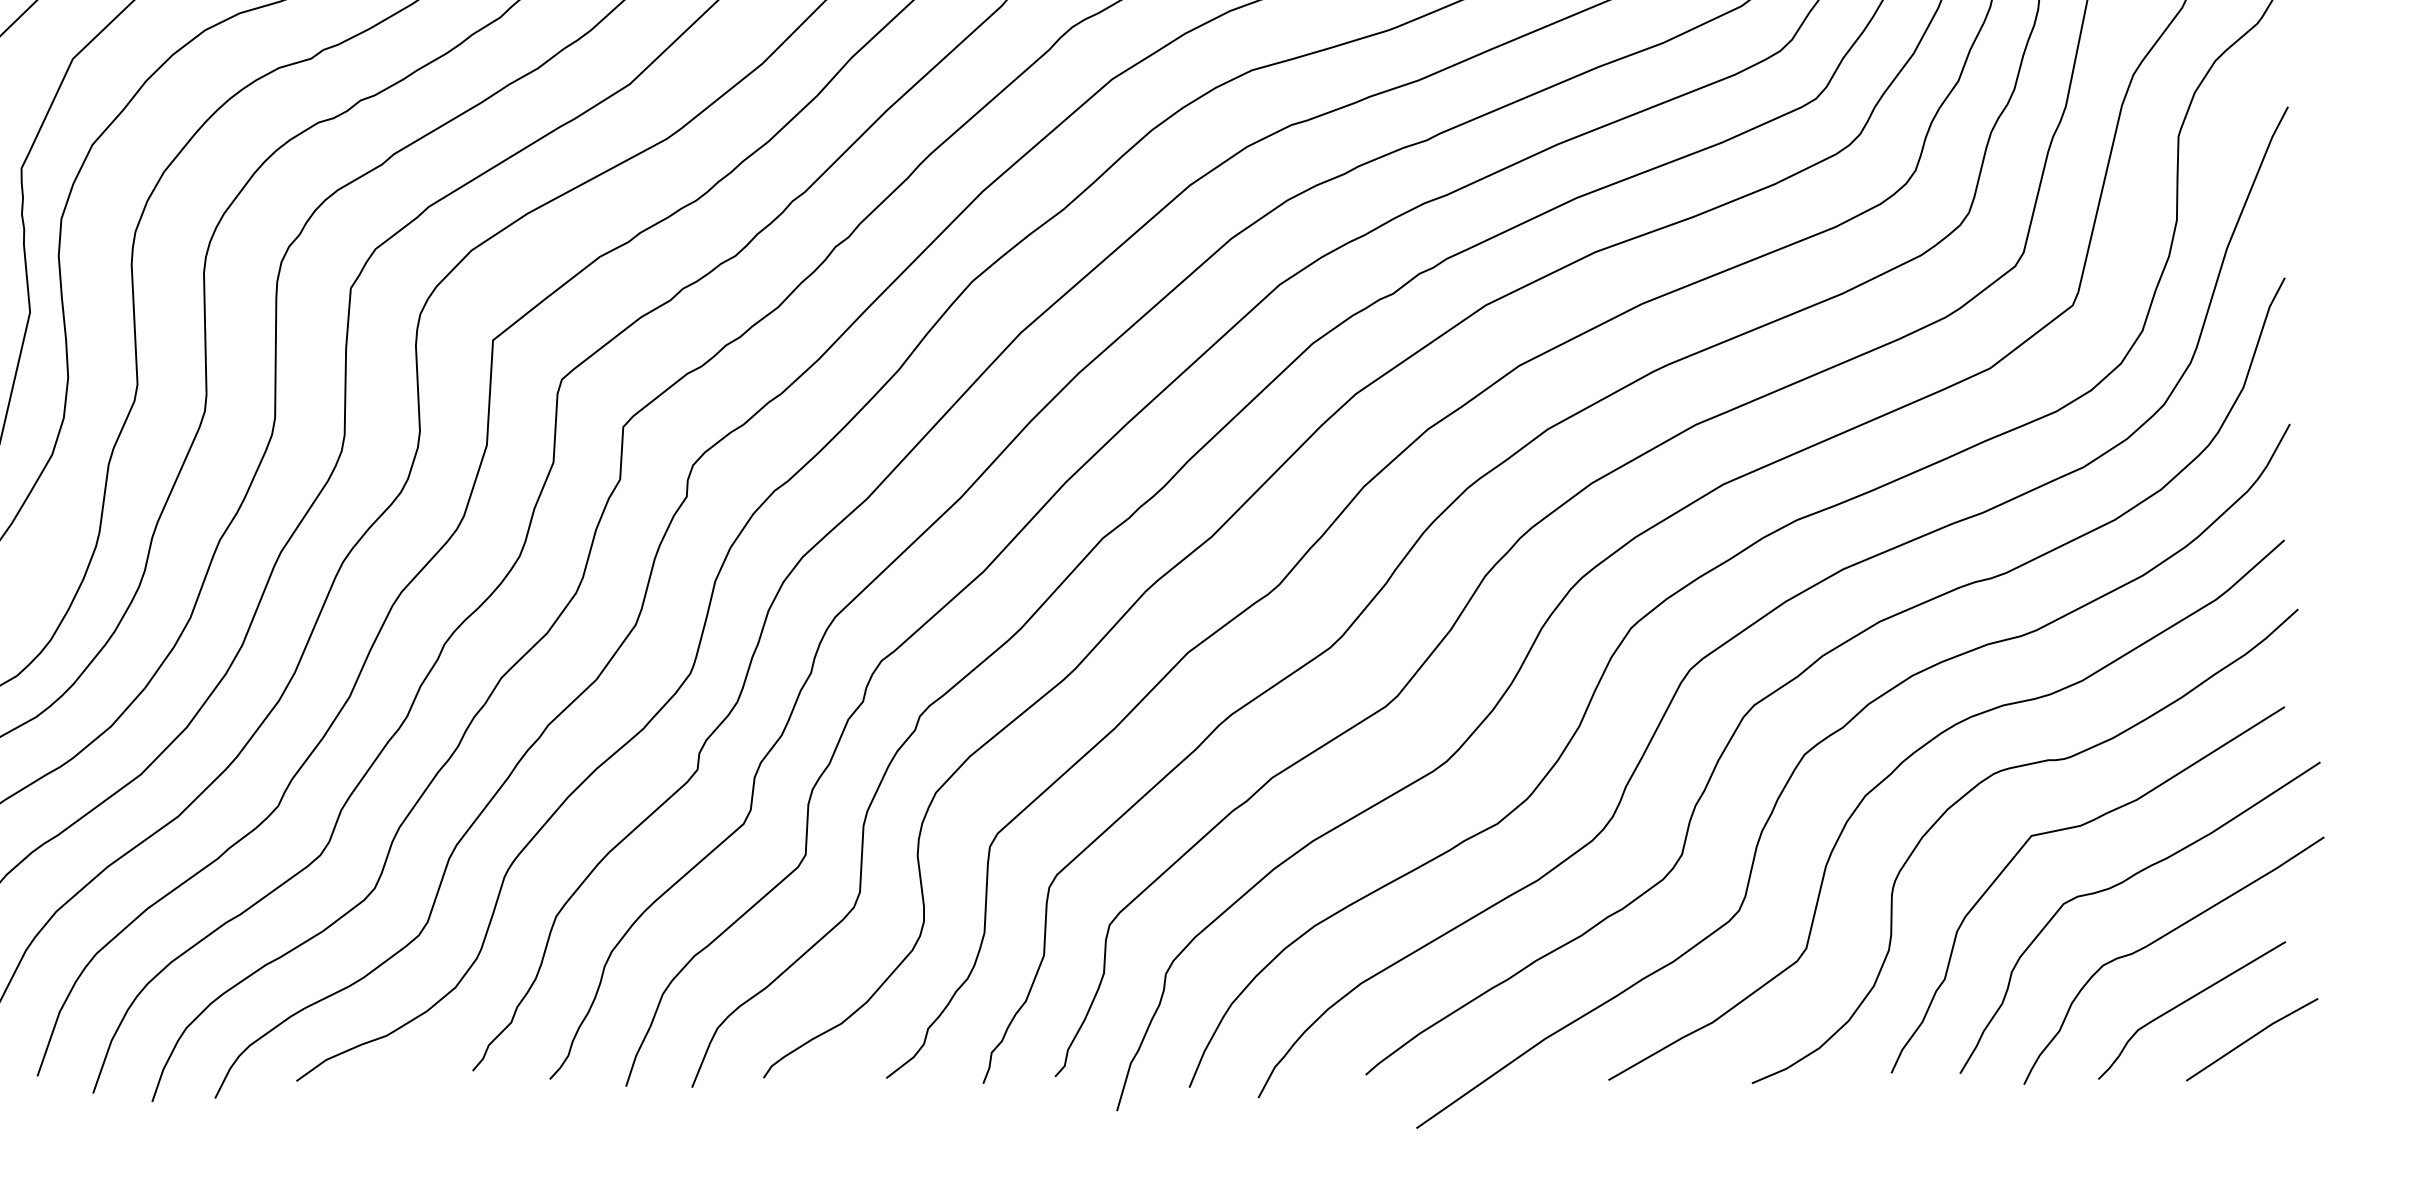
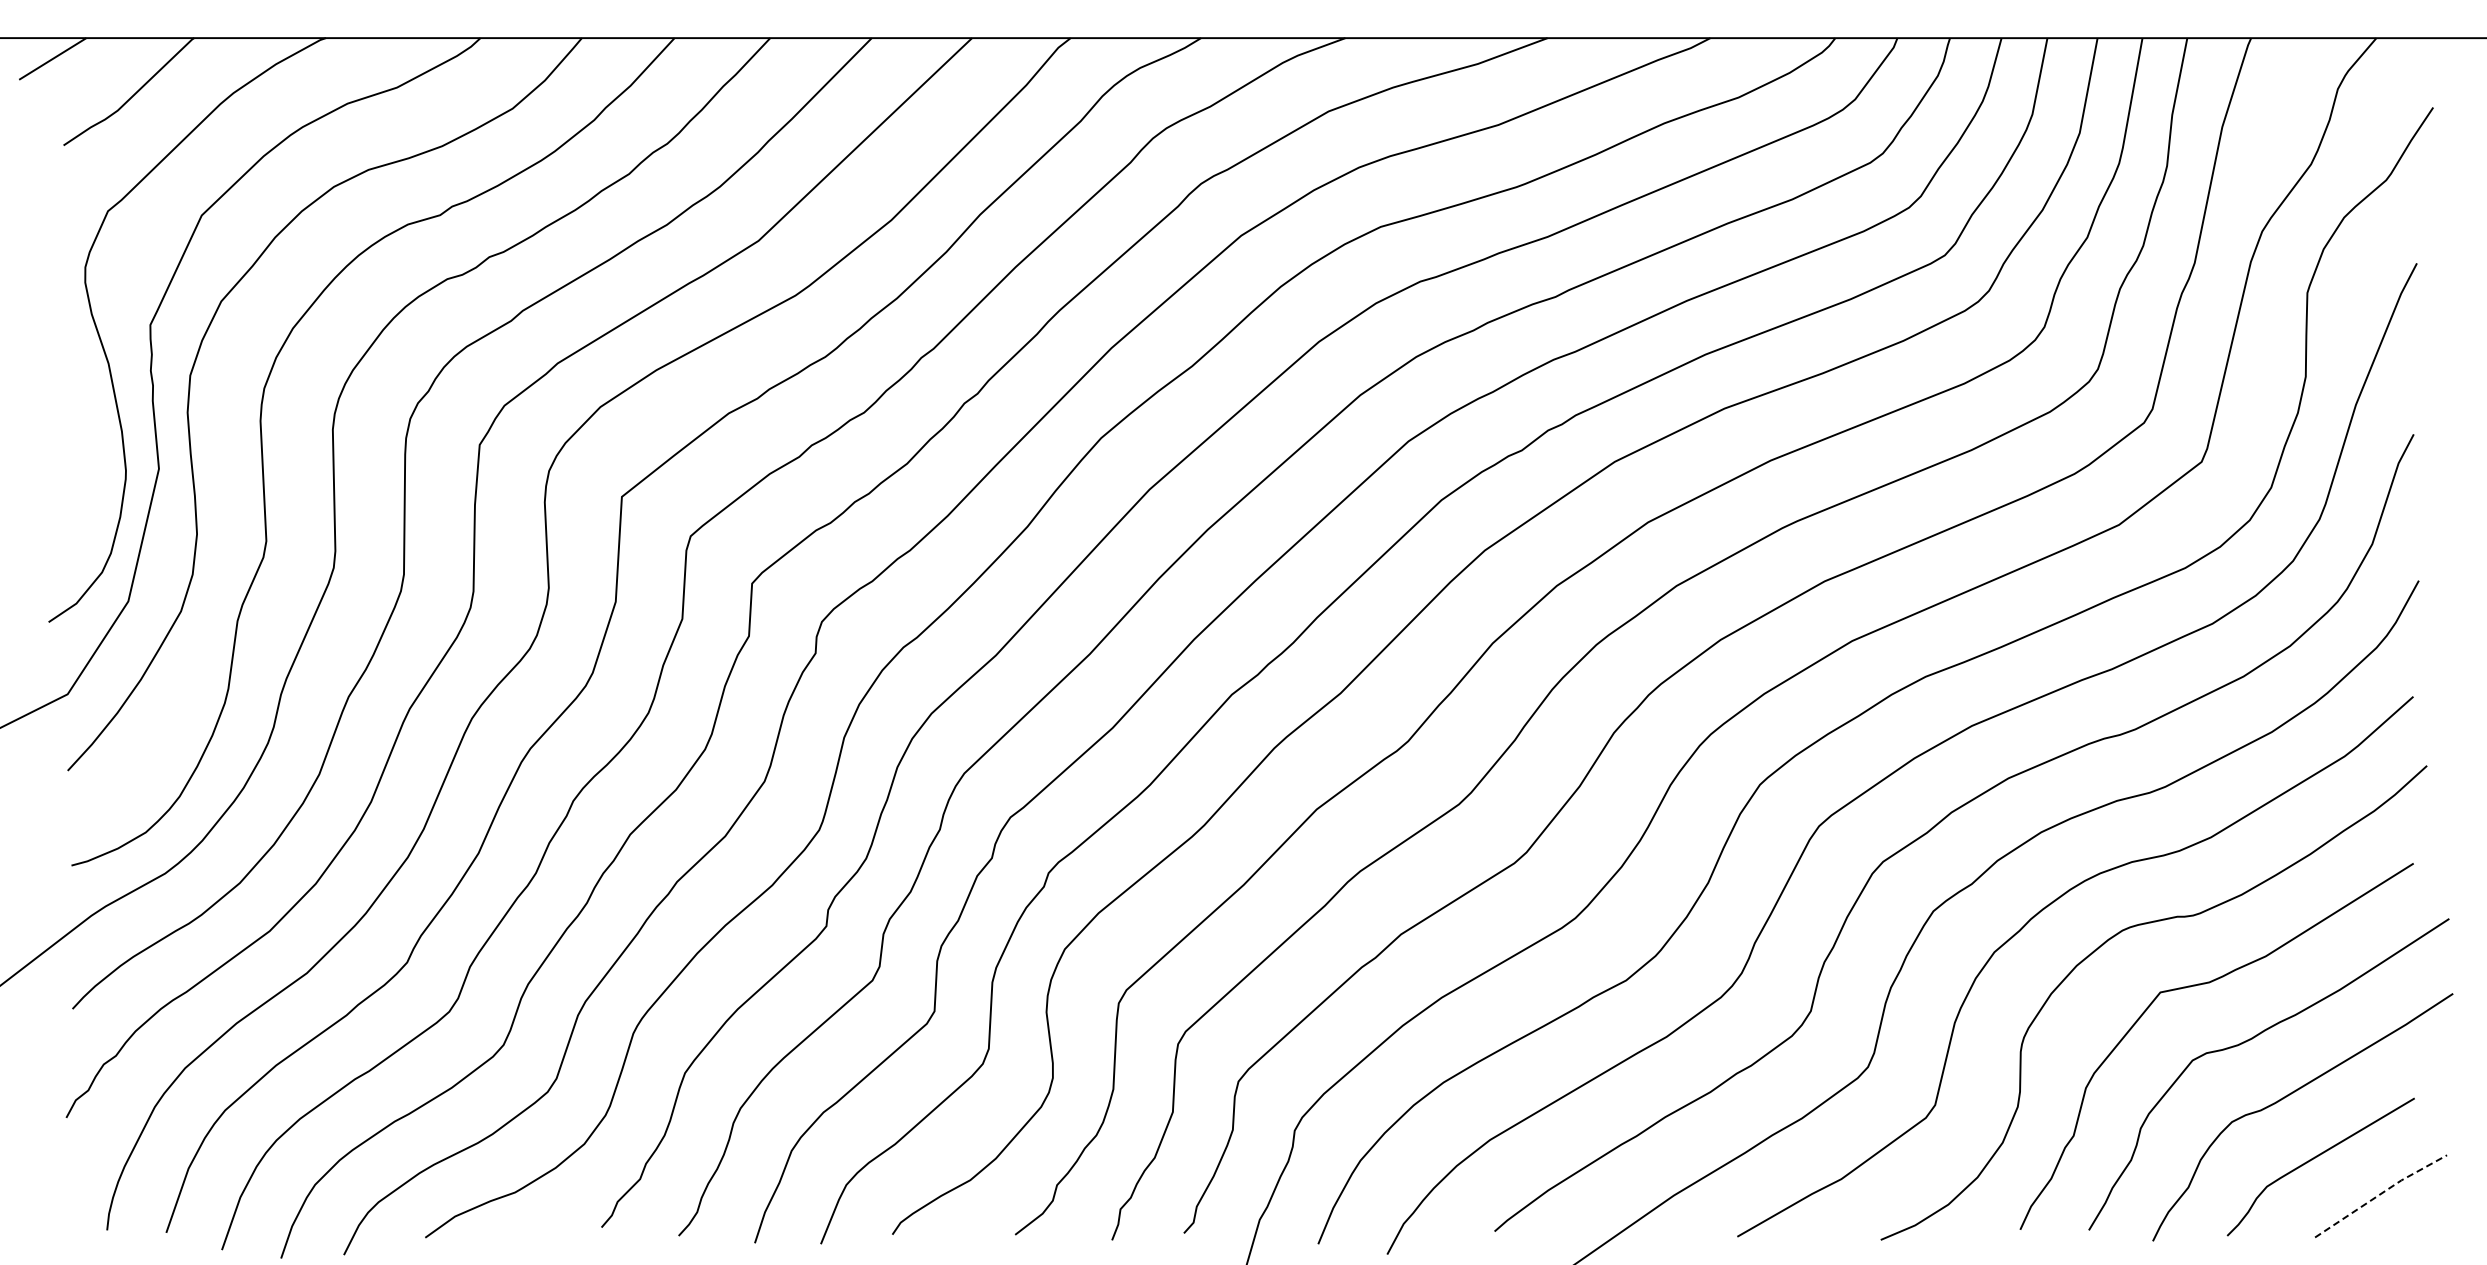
line: (2251, 1037) -> (2380, 1194), solid -> dashed

